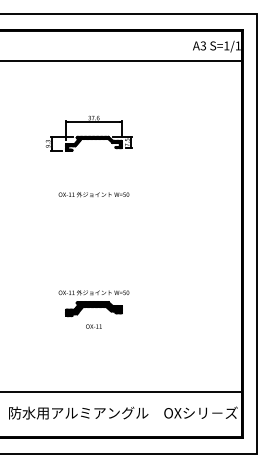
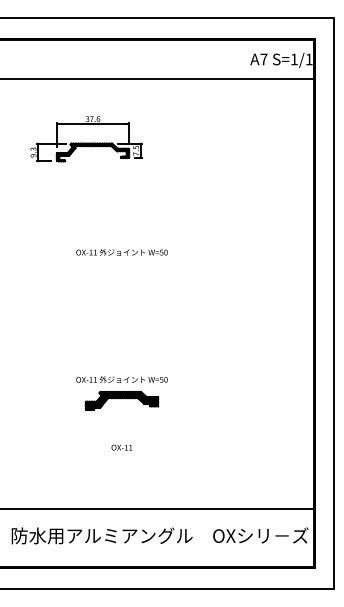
text: (203, 45) -> (263, 59), A3 -> A7
part: (88, 133) -> (86, 139), moved
text: (93, 326) -> (121, 447), moved

